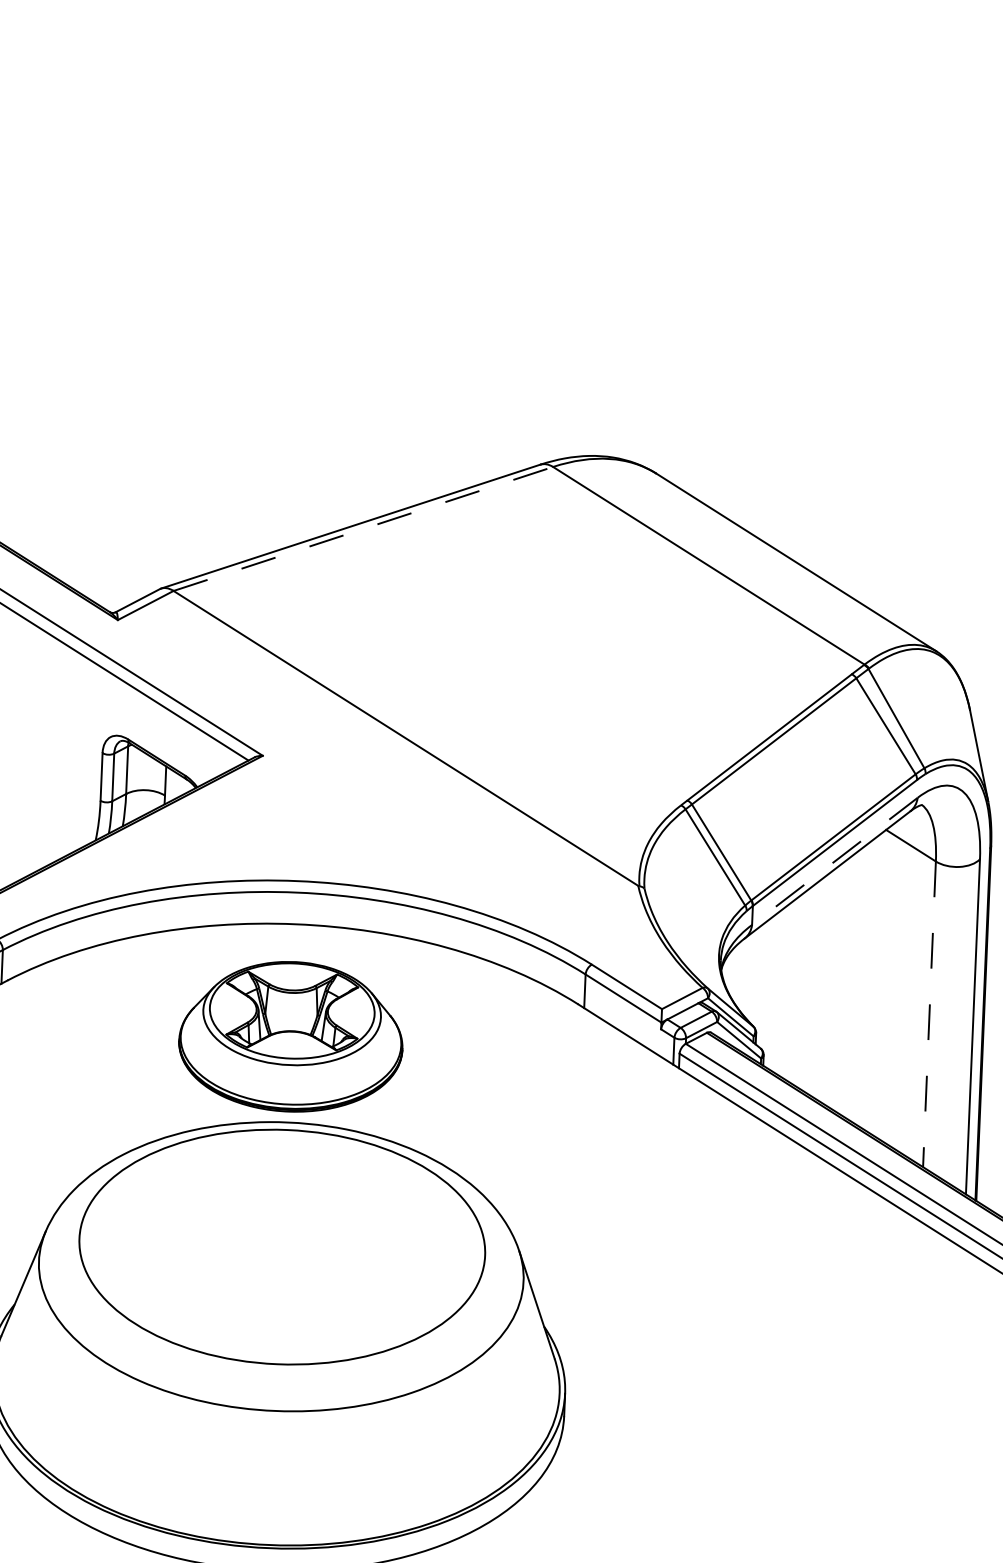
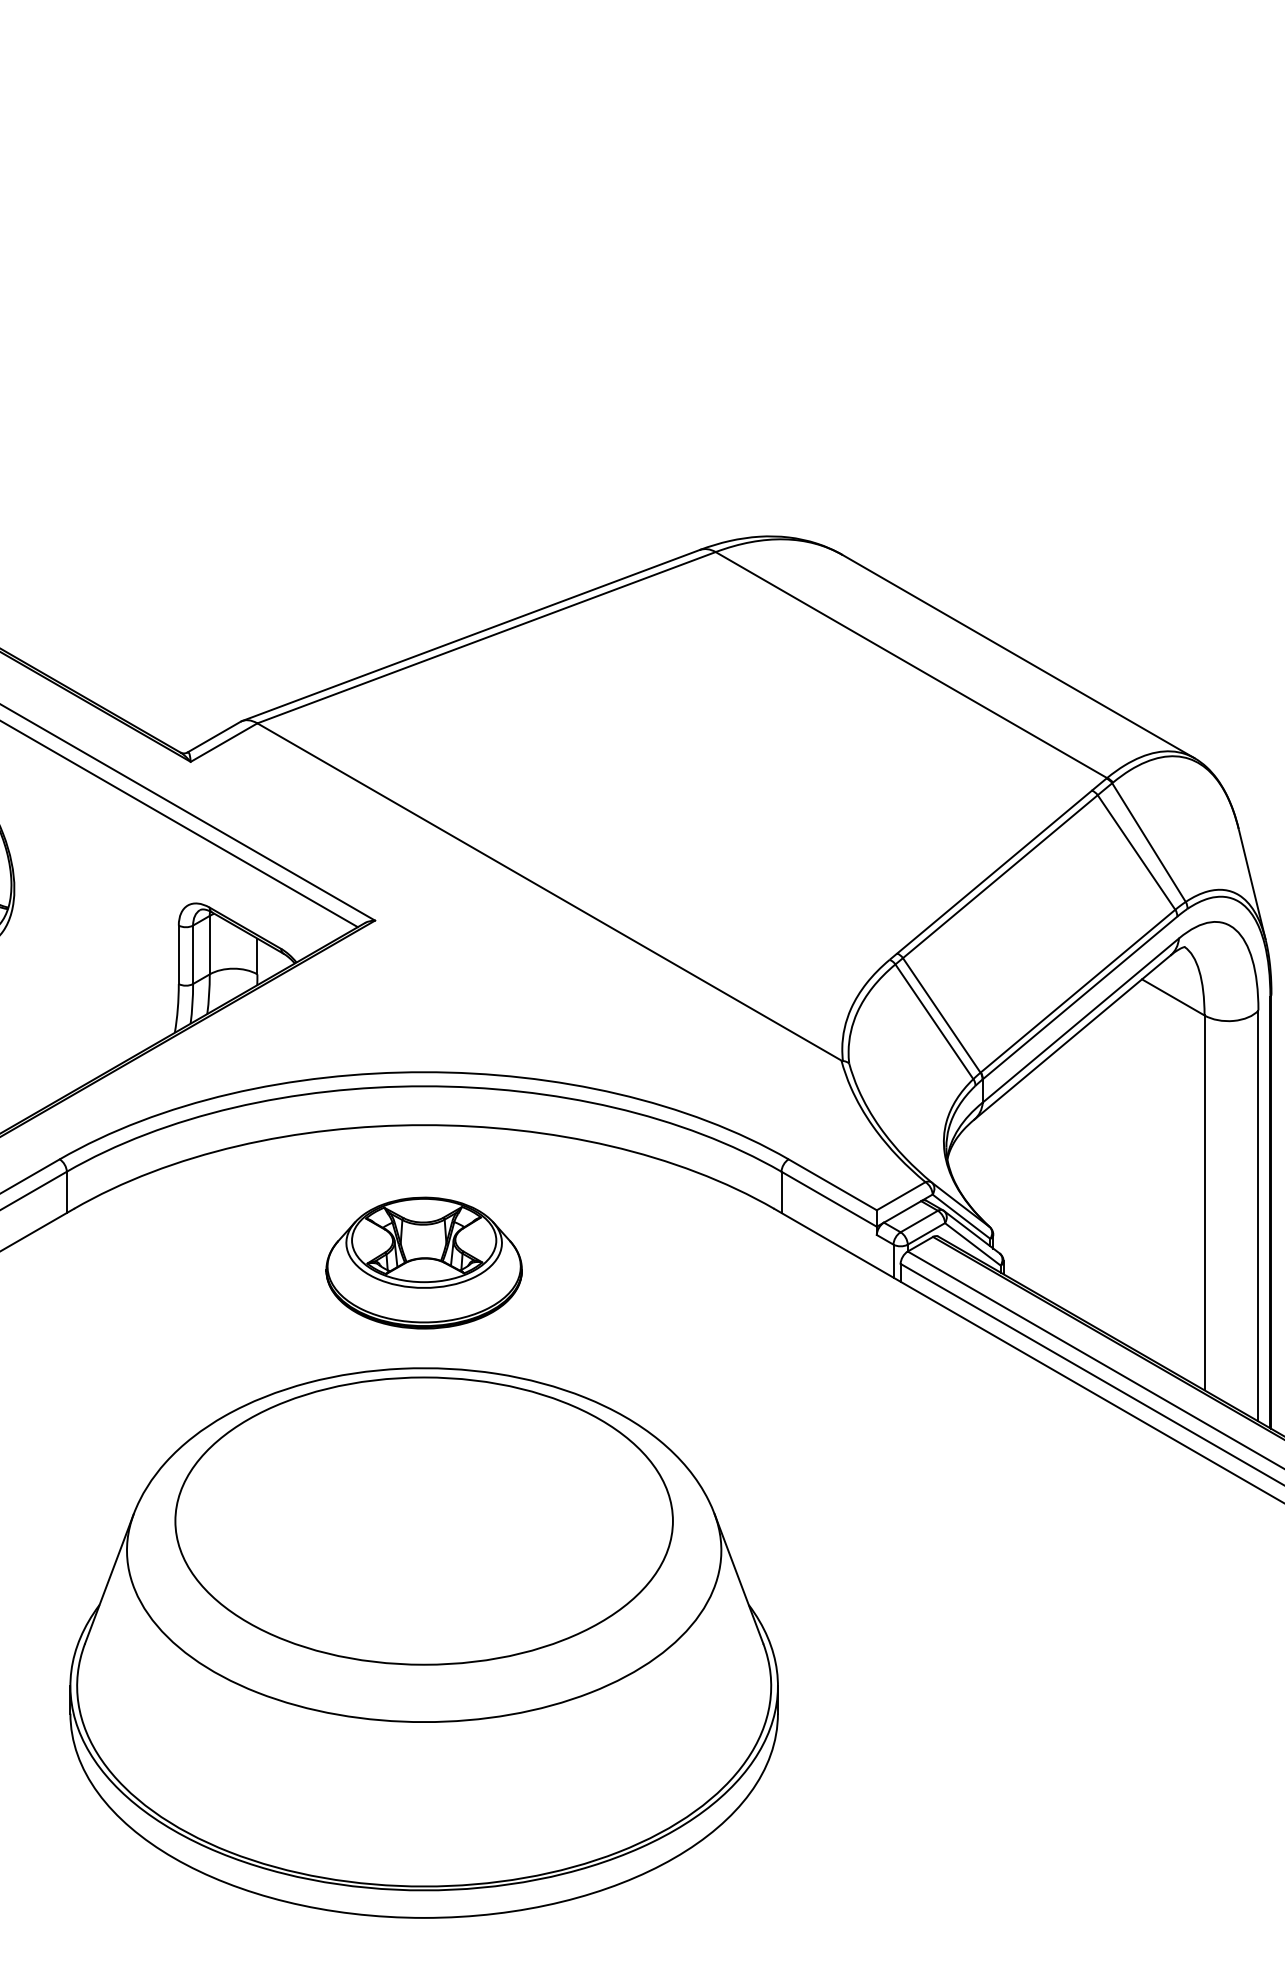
line: (363, 528) -> (486, 637), dashed -> solid
line: (834, 861) -> (1080, 1020), dashed -> solid
line: (929, 1014) -> (1204, 1203), dashed -> solid
part: (290, 1036) -> (423, 1262), size x0.71

